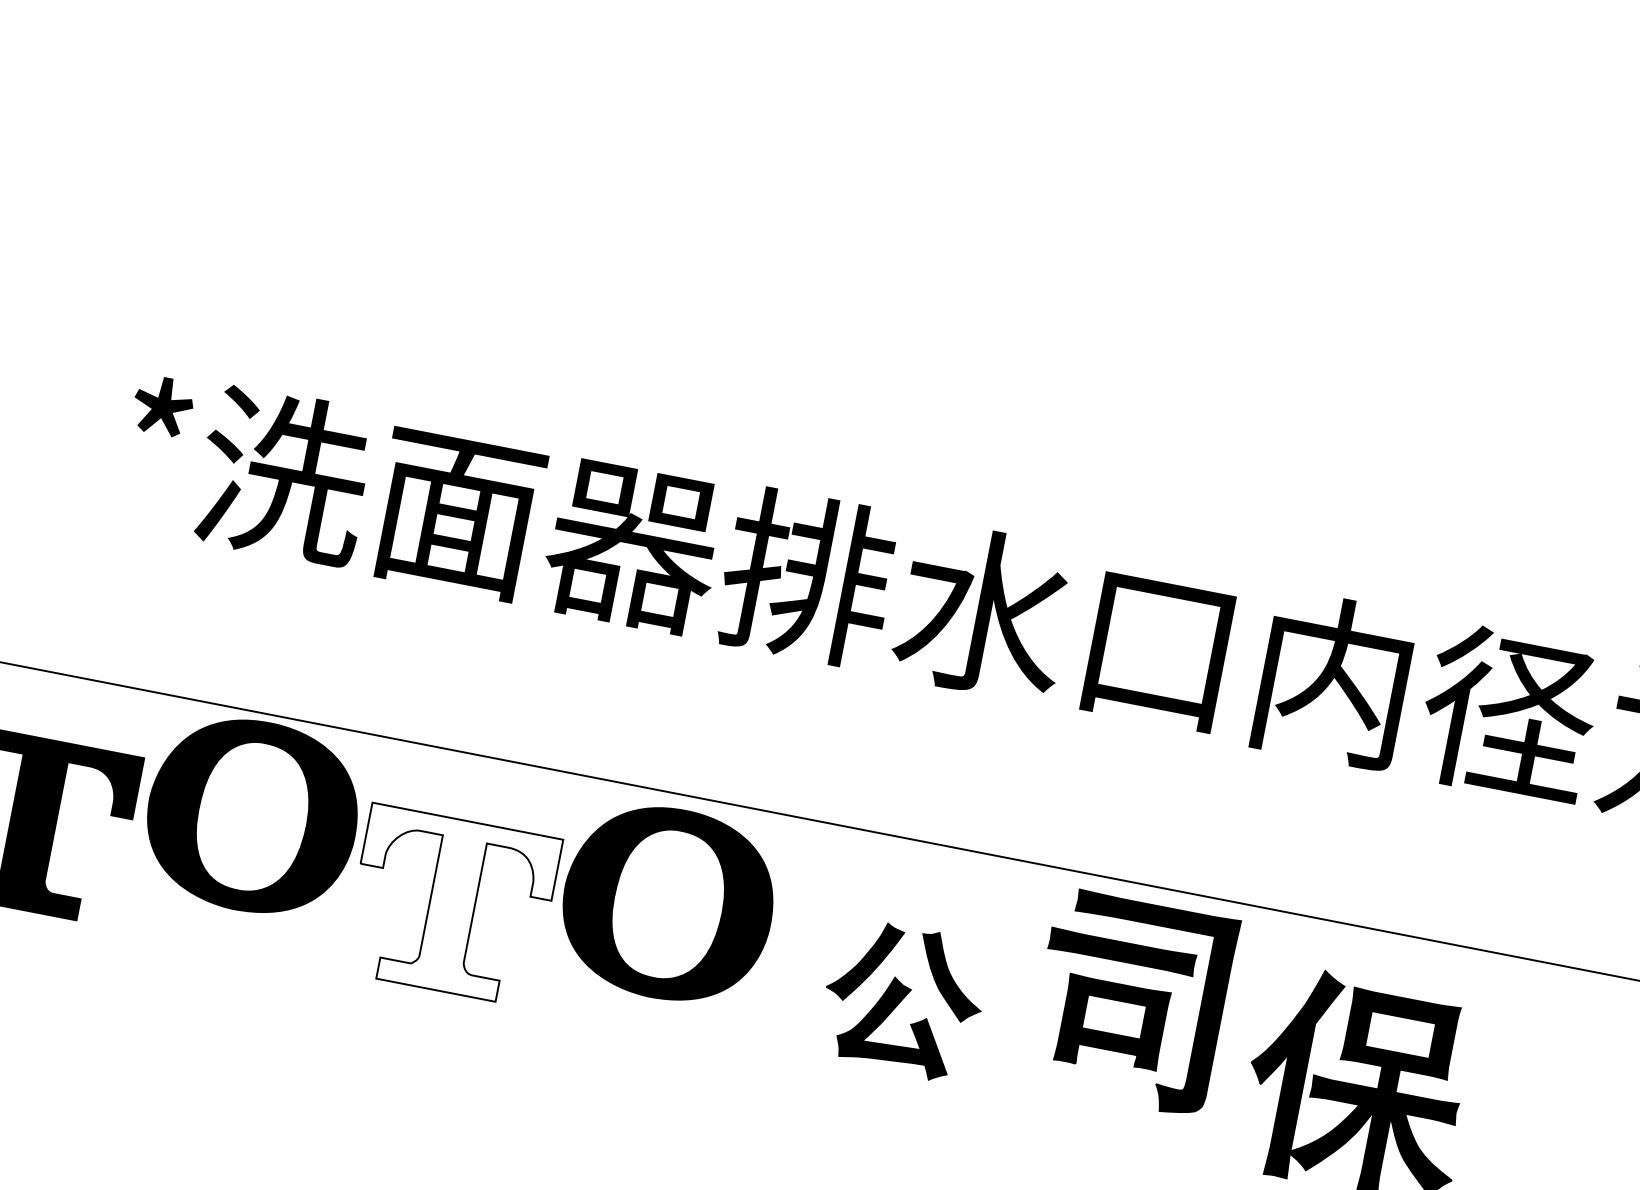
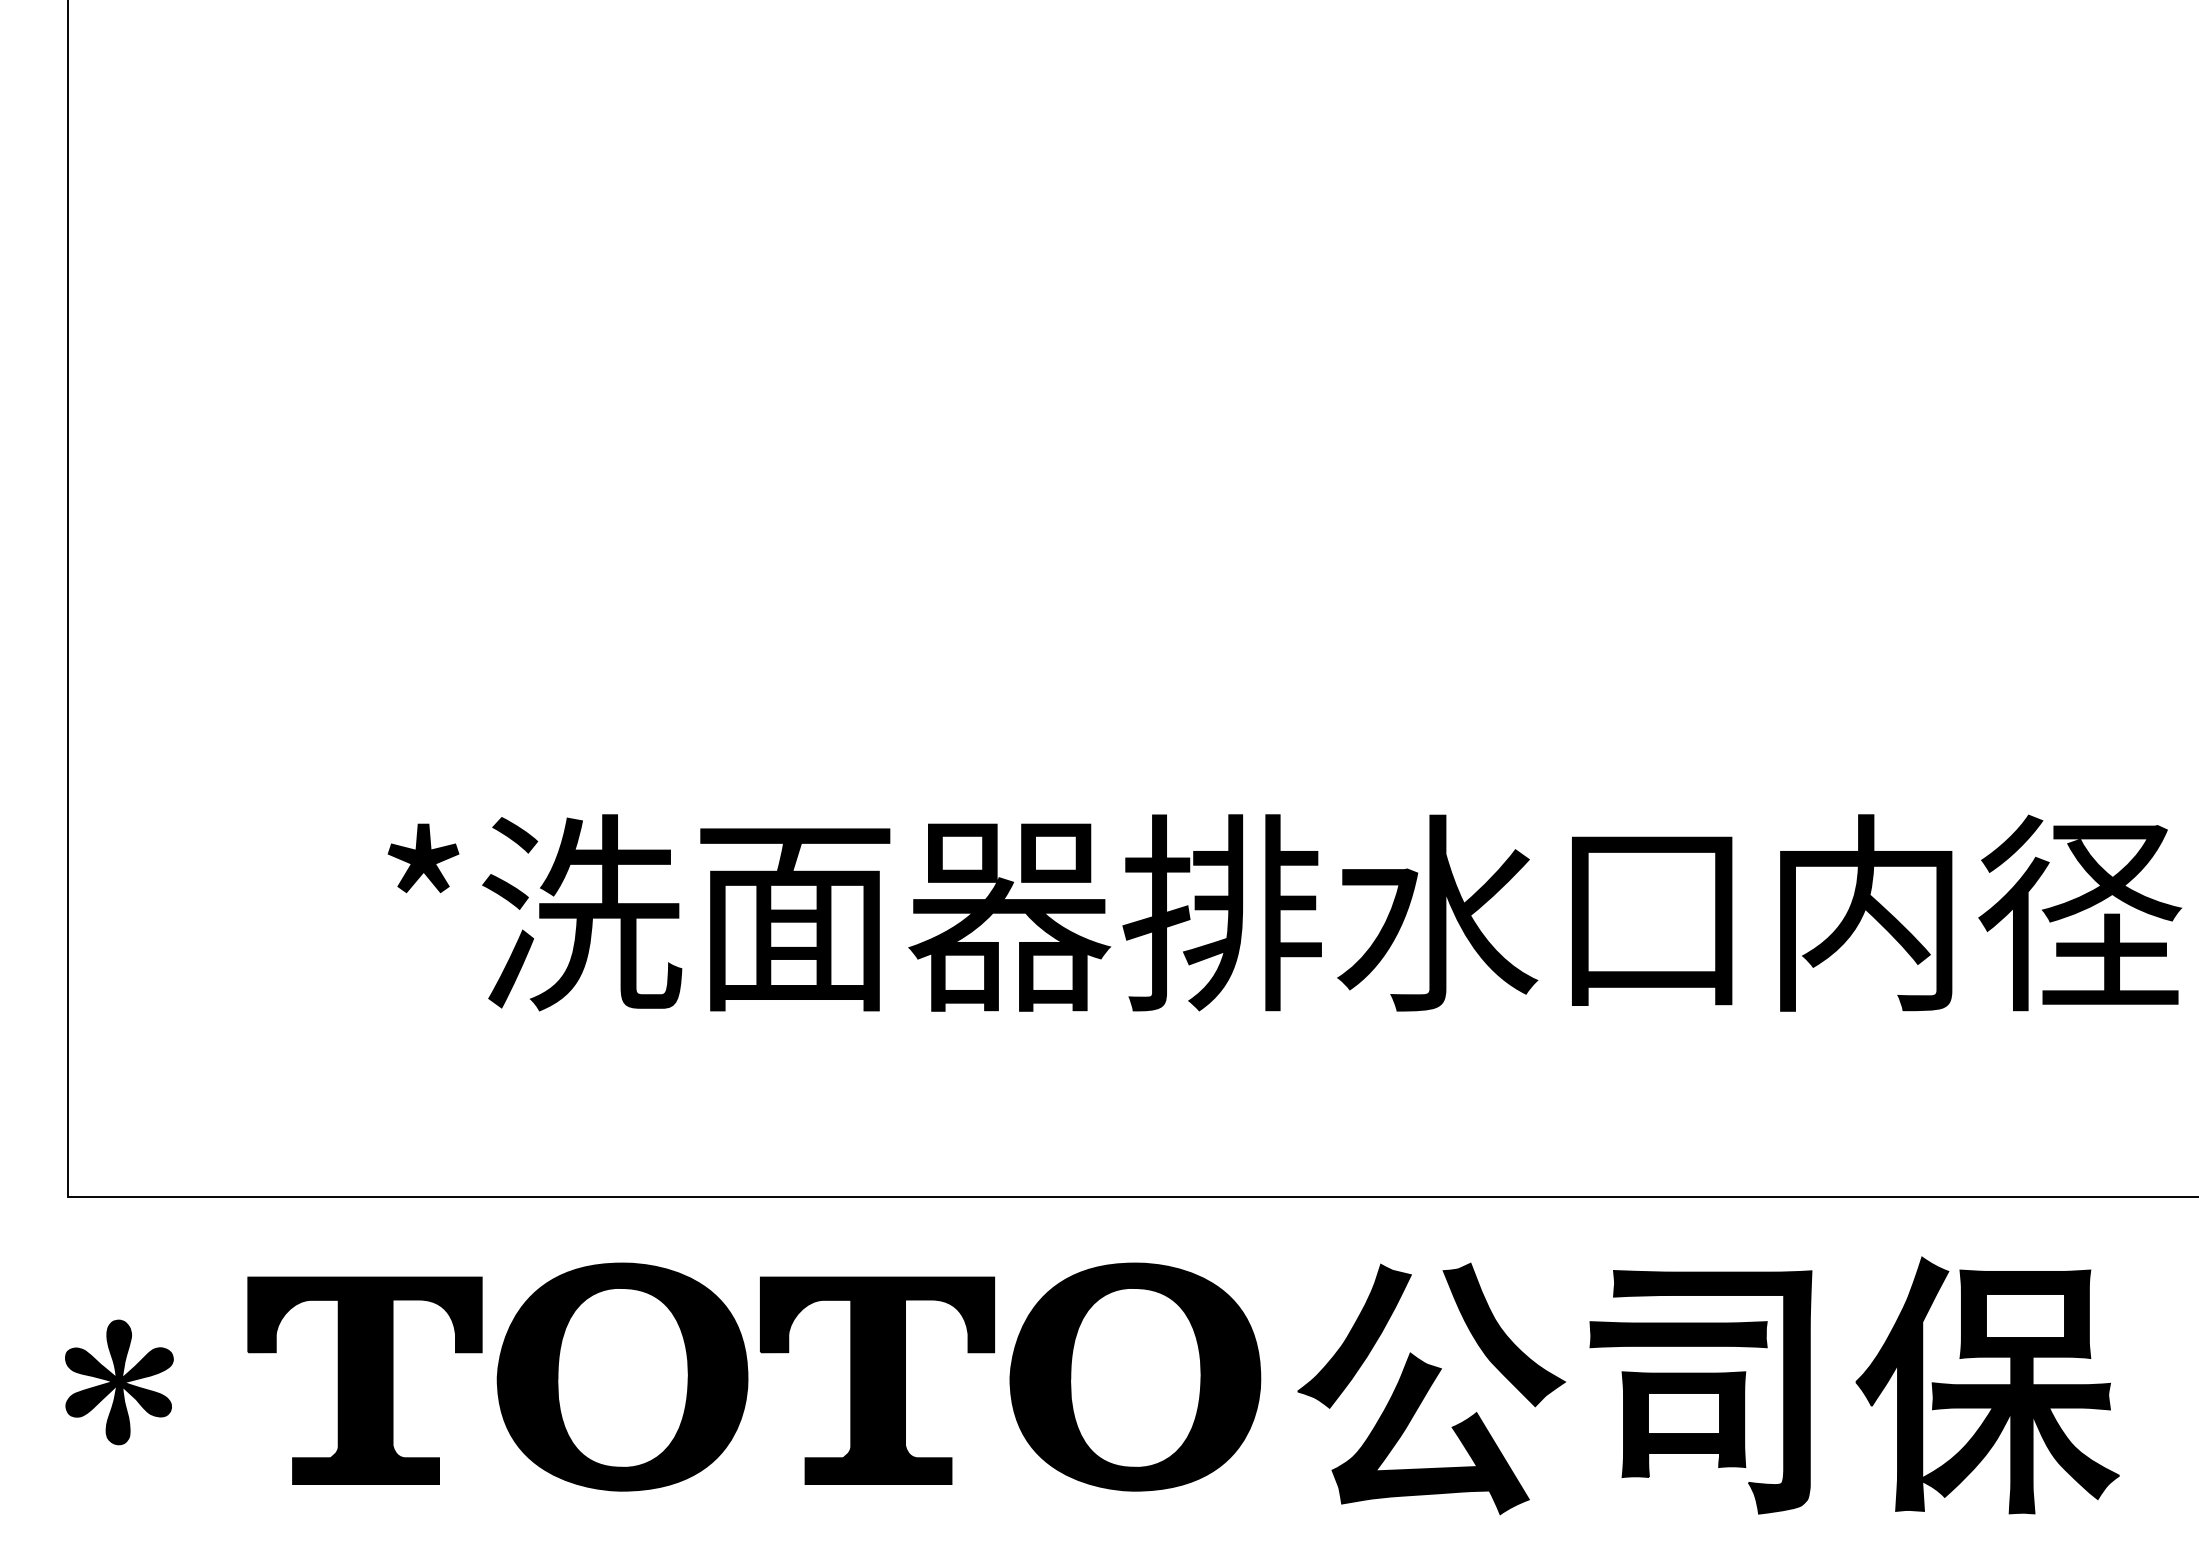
part: (252, 815) -> (622, 1376), moved
part: (668, 903) -> (1135, 1376), moved
fill: (451, 905) -> (877, 1380), added
part: (903, 999) -> (1431, 1388), size x1.43
part: (1131, 1002) -> (1700, 1392), moved

